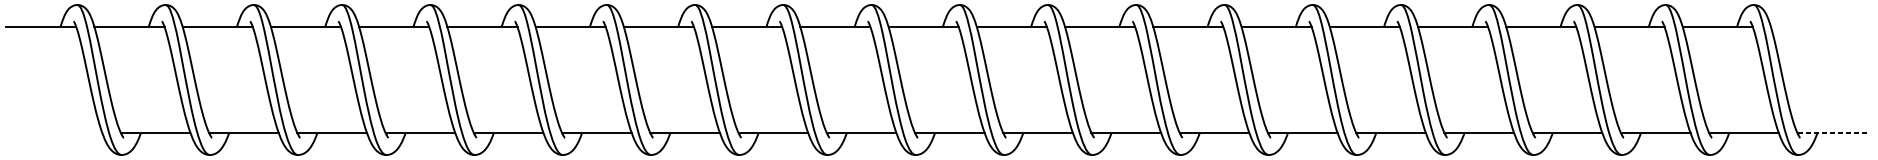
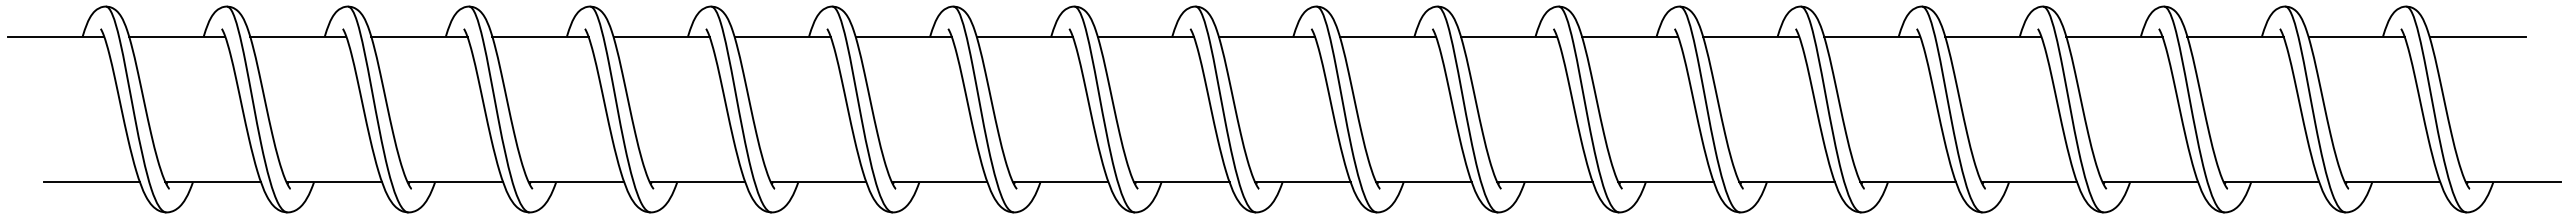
line: (1805, 26) -> (2477, 36), added
line: (66, 133) -> (91, 182), added
line: (1832, 133) -> (2513, 182), dashed -> solid

